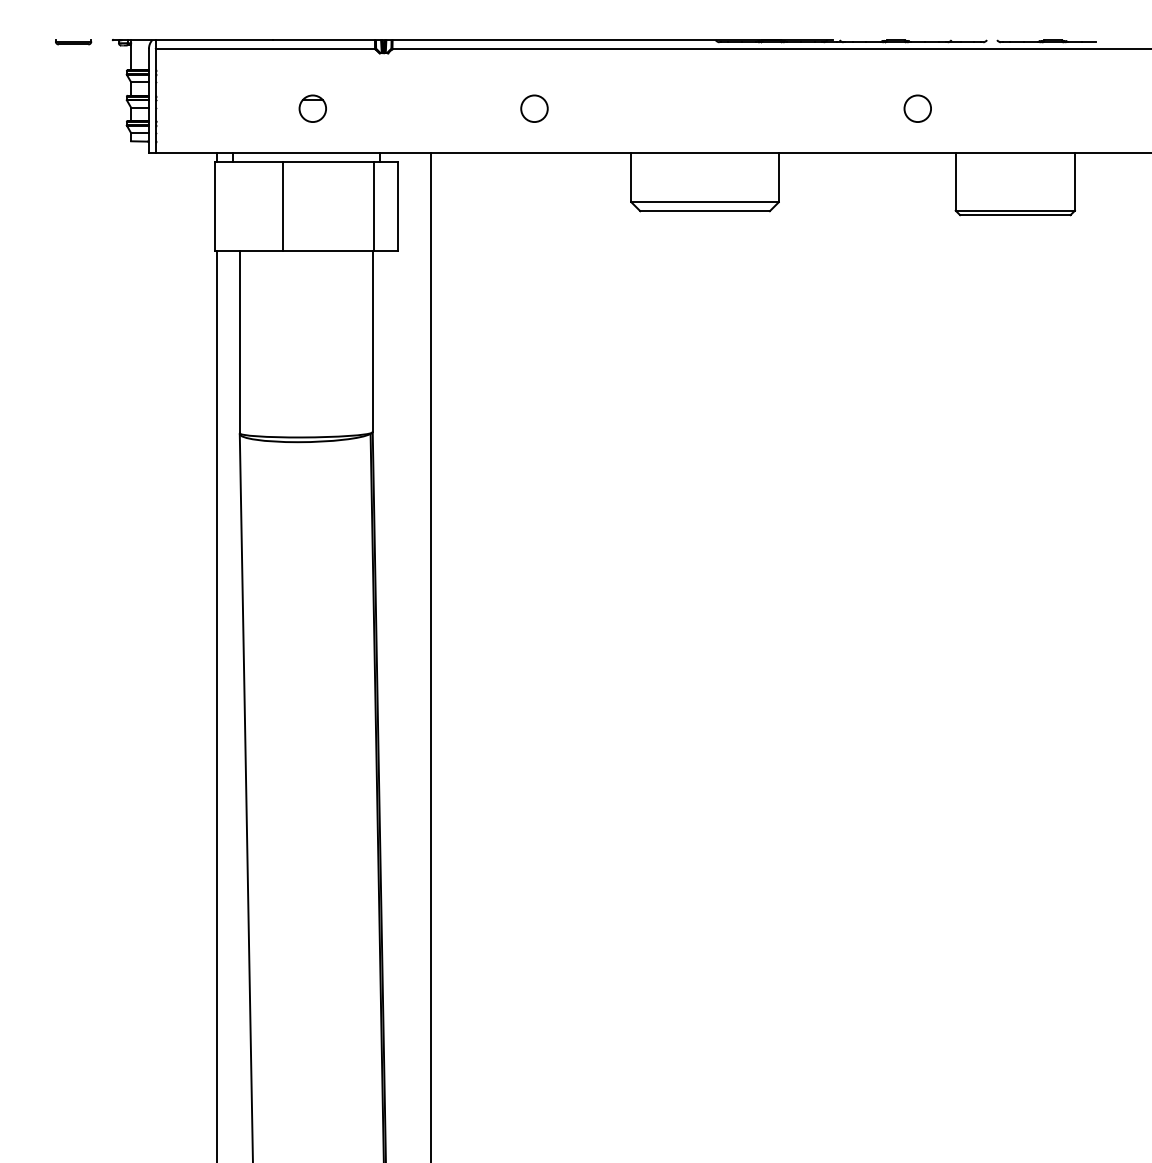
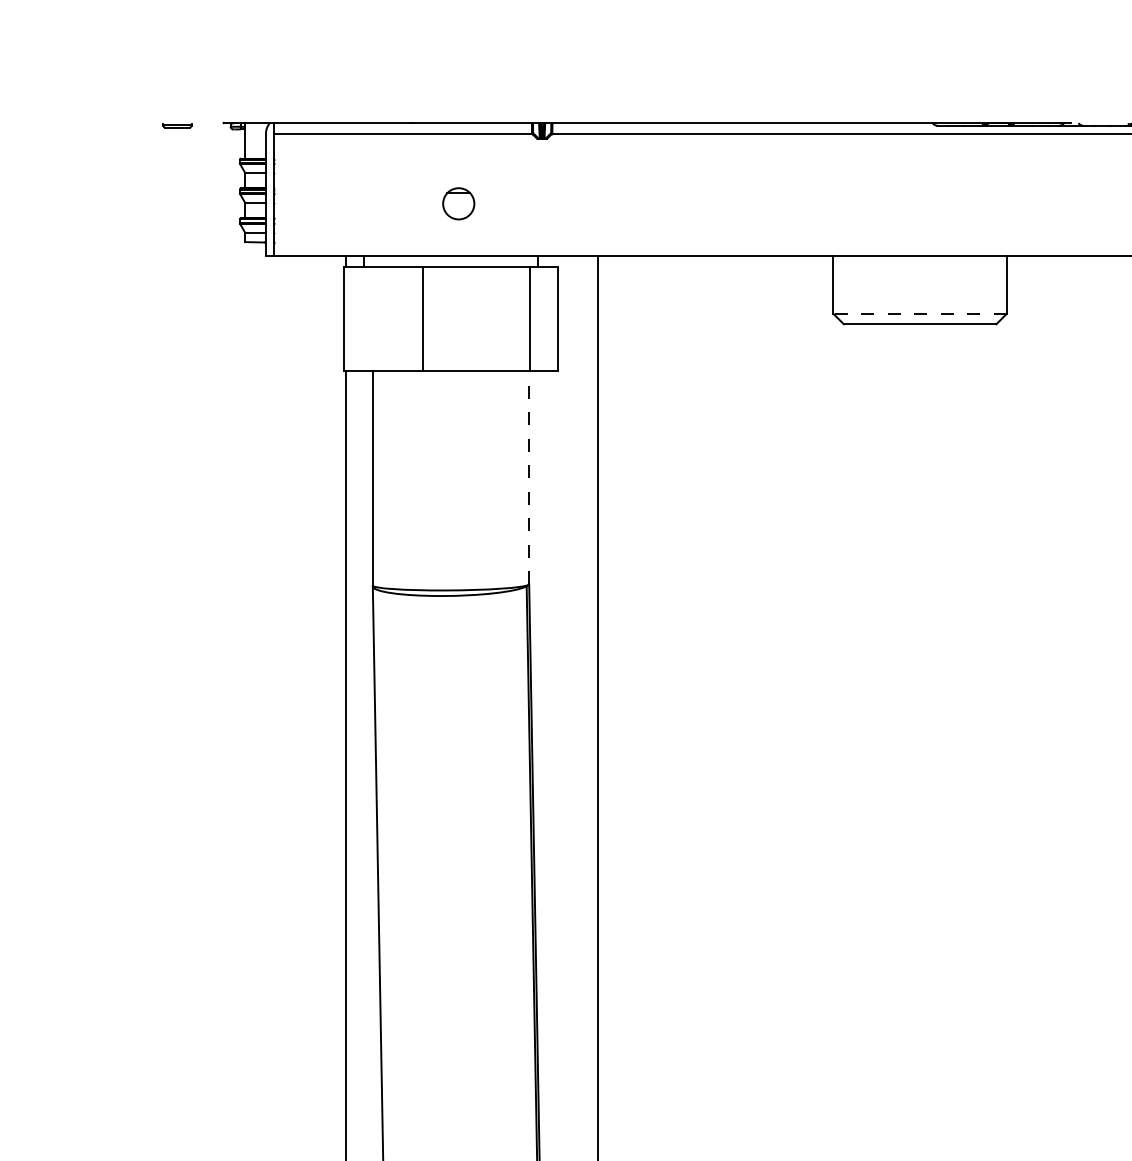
part: (73, 42) -> (177, 125), size x0.7
circle: (534, 108) -> (719, 203), removed
line: (705, 202) -> (920, 314), solid -> dashed
line: (372, 341) -> (528, 477), solid -> dashed

